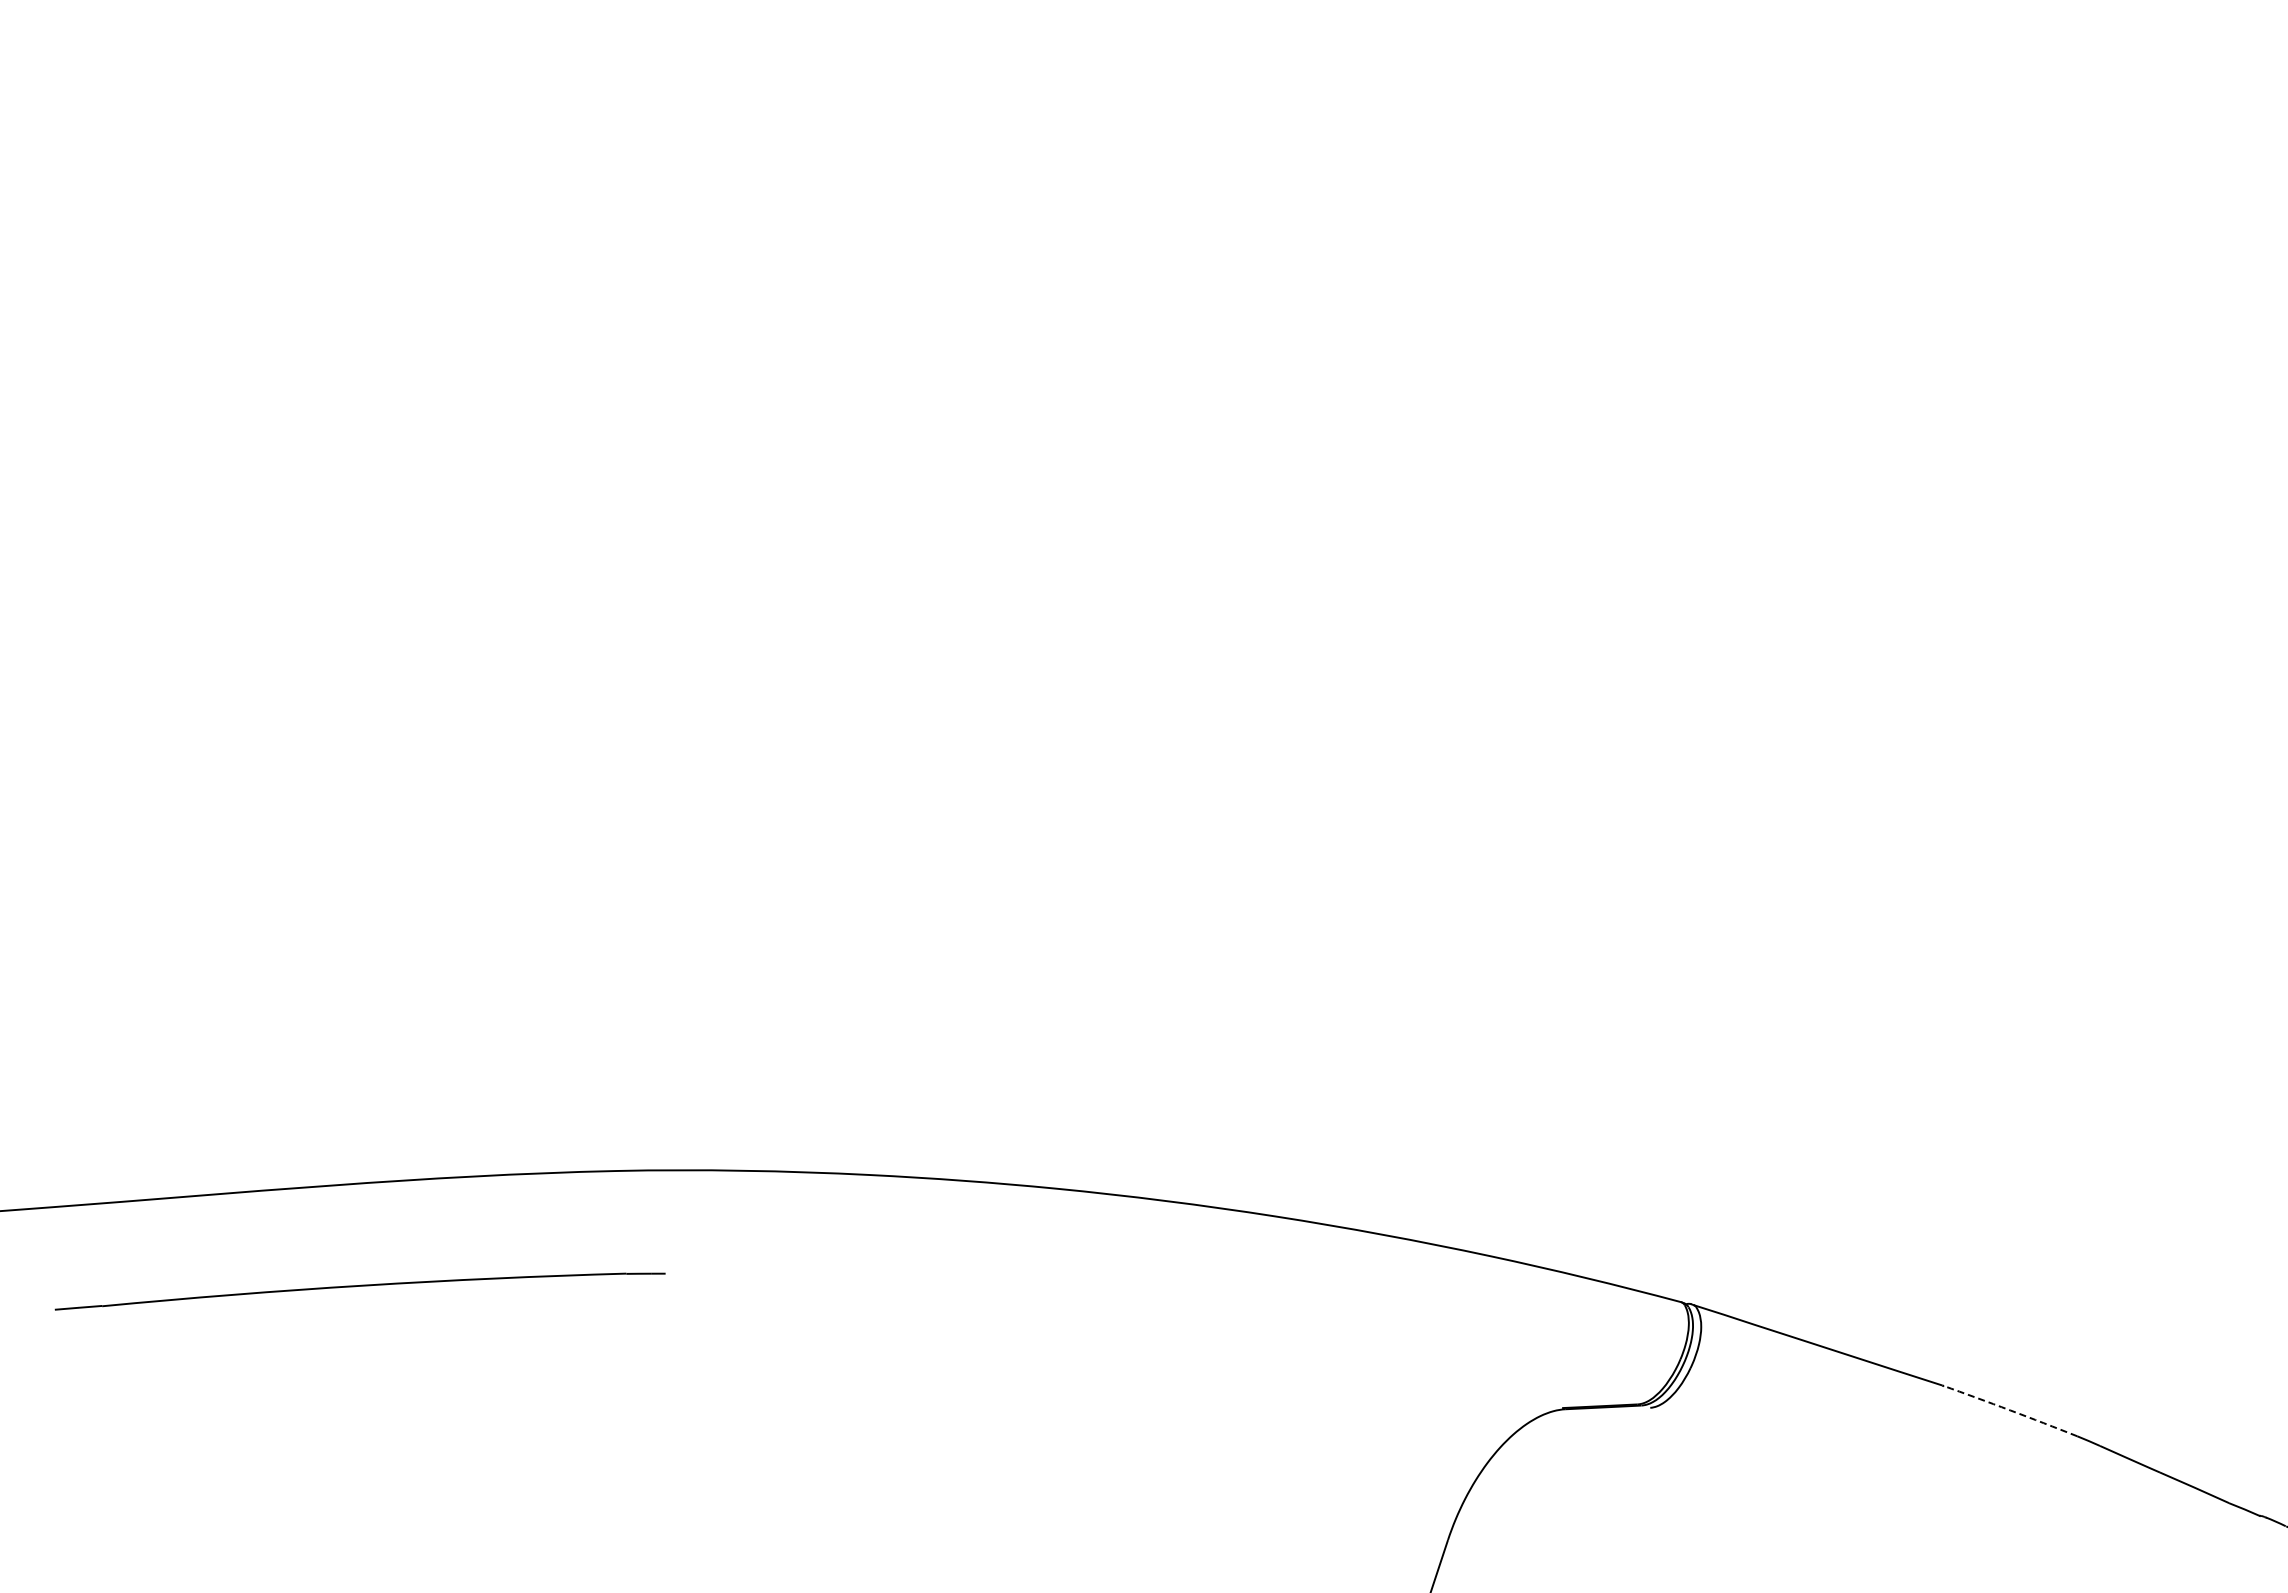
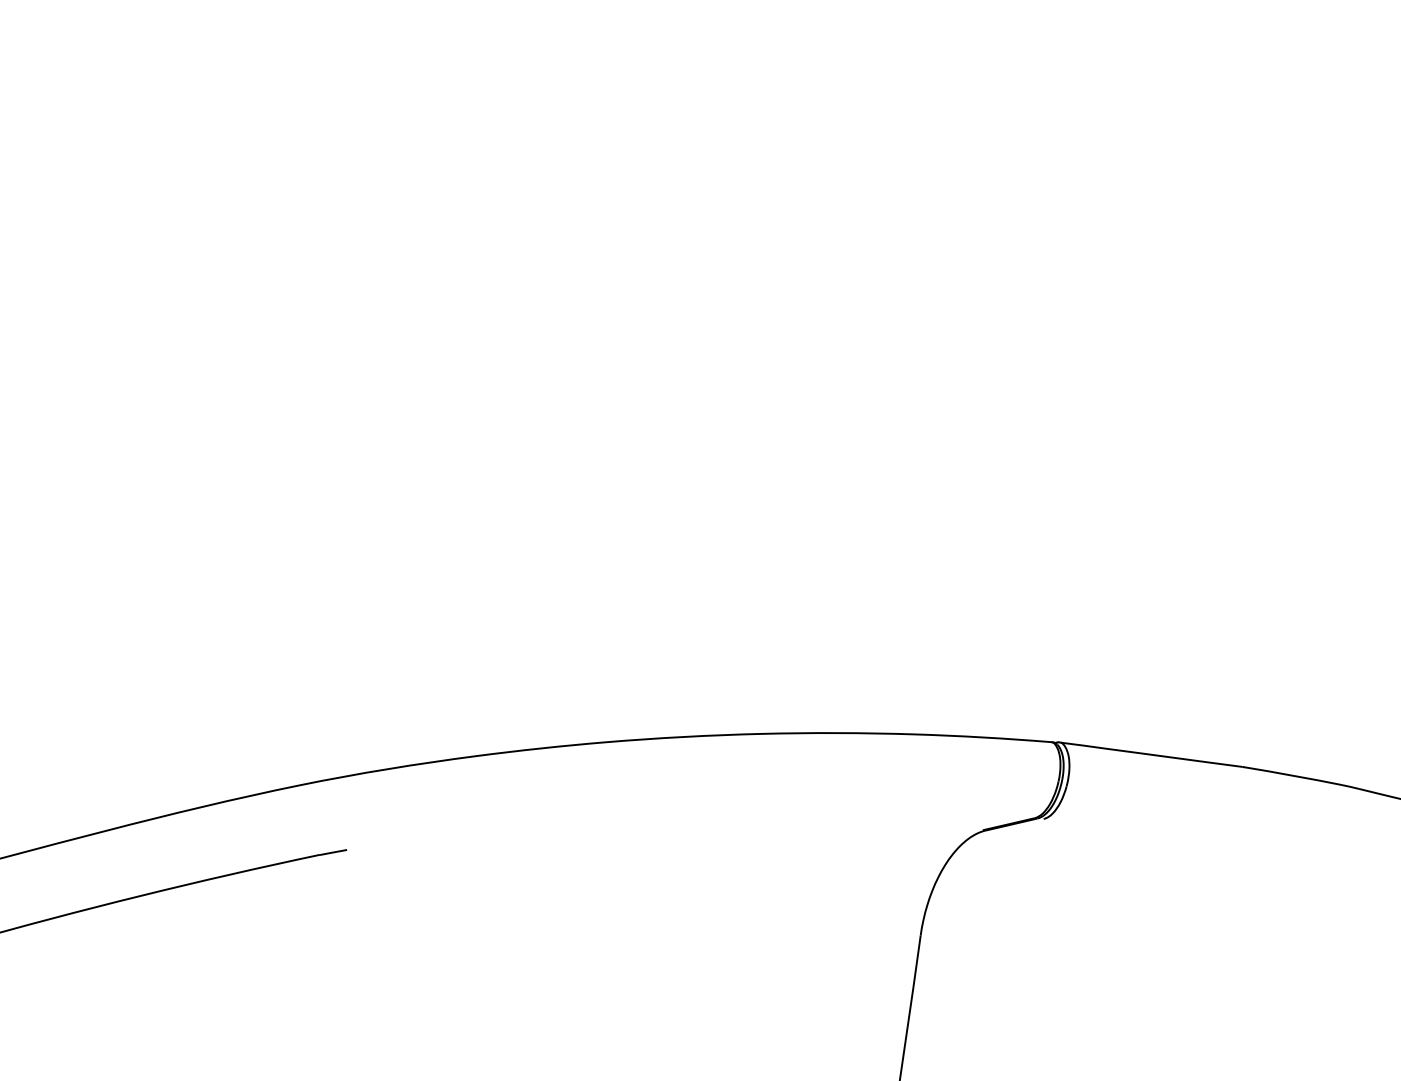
arc: (2010, 1410) -> (1292, 775), dashed -> solid

